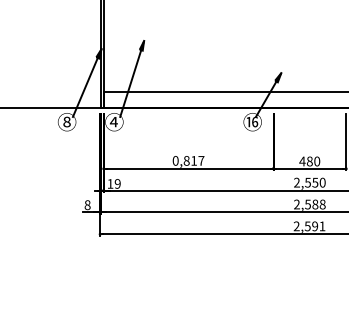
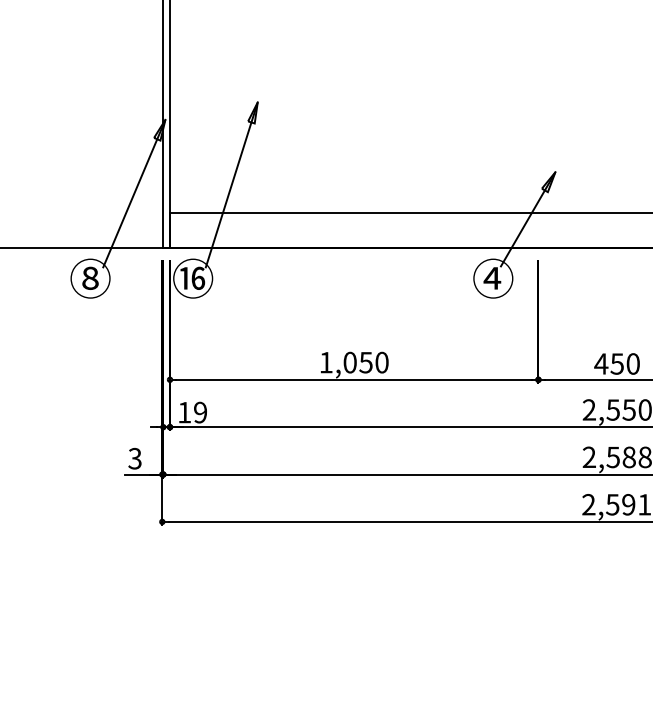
text: (113, 121) -> (191, 277), ④ -> ⑯
text: (252, 122) -> (492, 279), ⑯ -> ④
text: (188, 160) -> (353, 361), 0,817 -> 1,050
text: (309, 161) -> (616, 363), 480 -> 450
text: (87, 204) -> (134, 457), 8 -> 3

